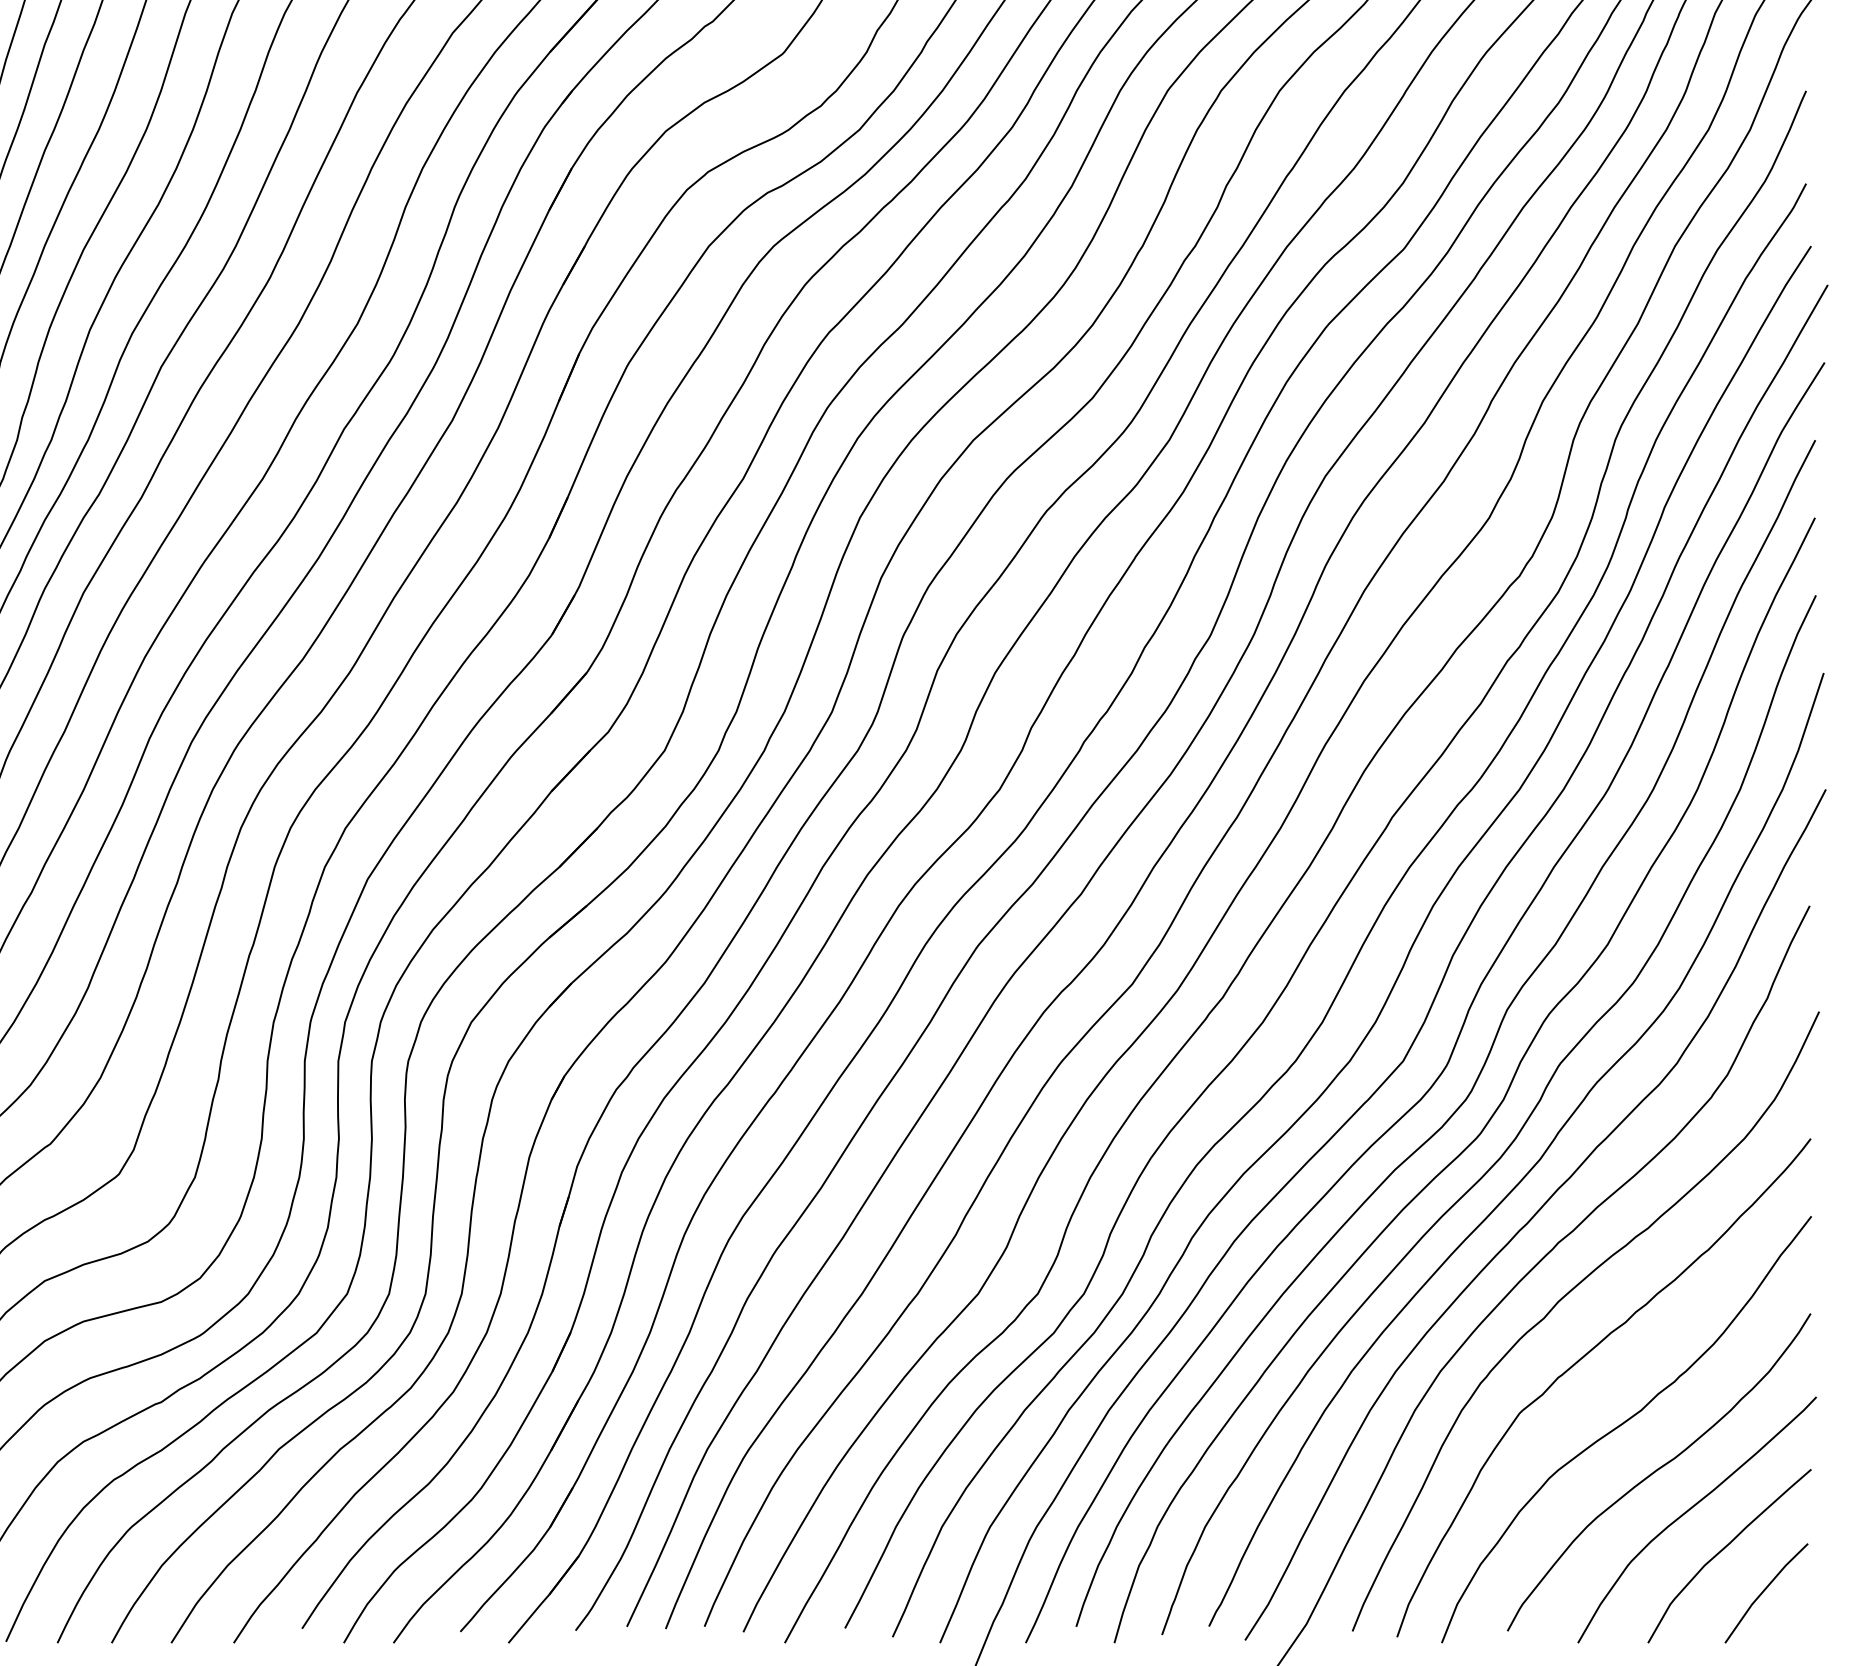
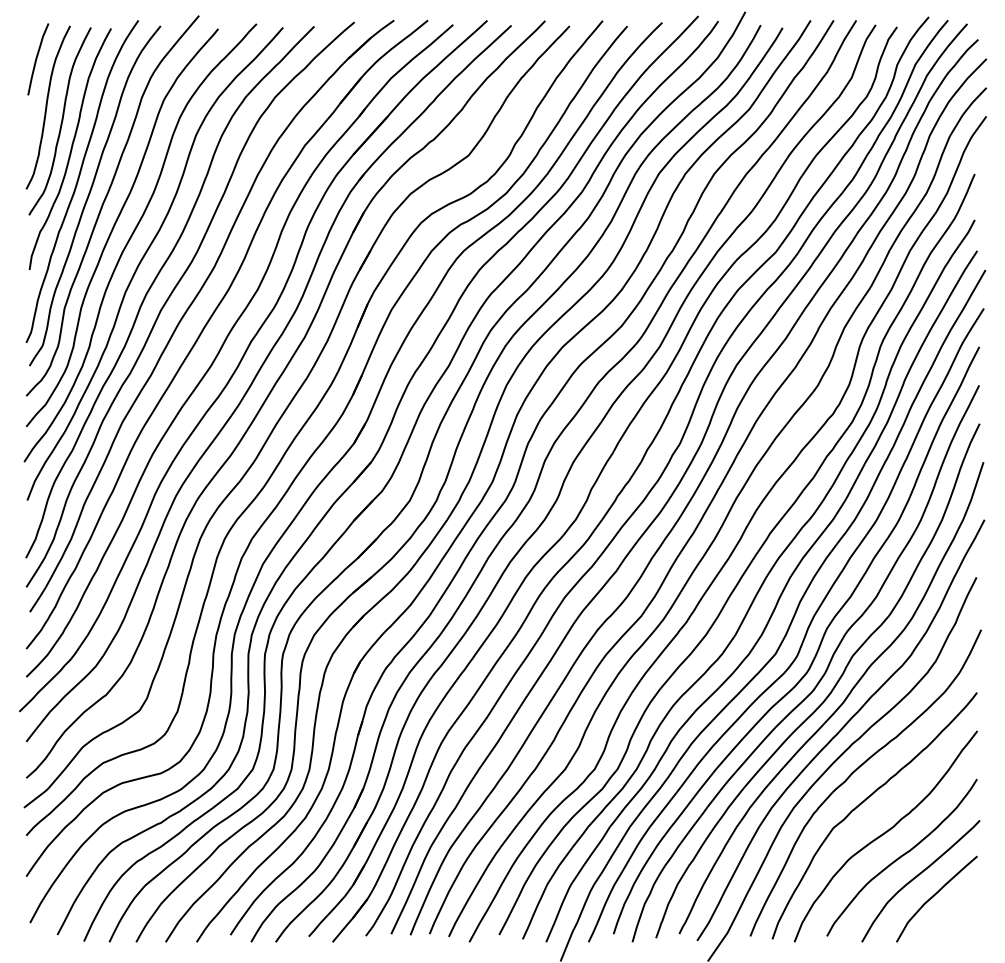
line: (1767, 1591) -> (955, 916), removed

